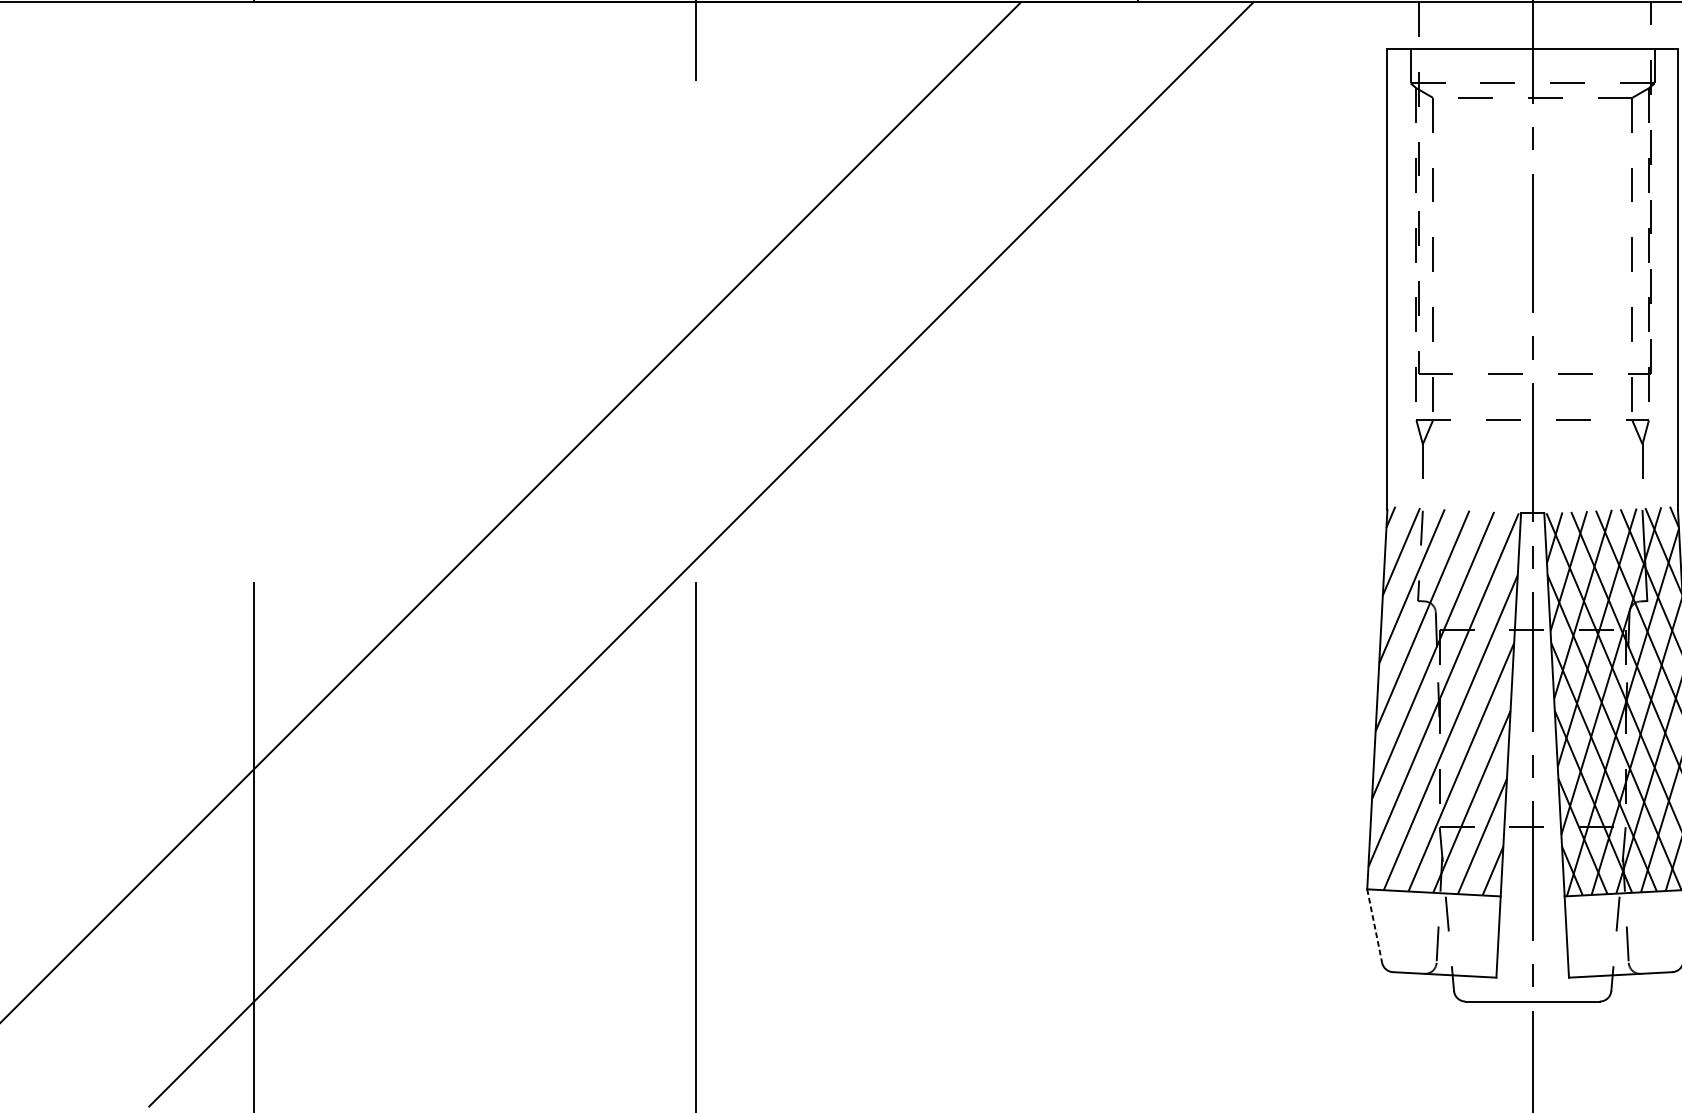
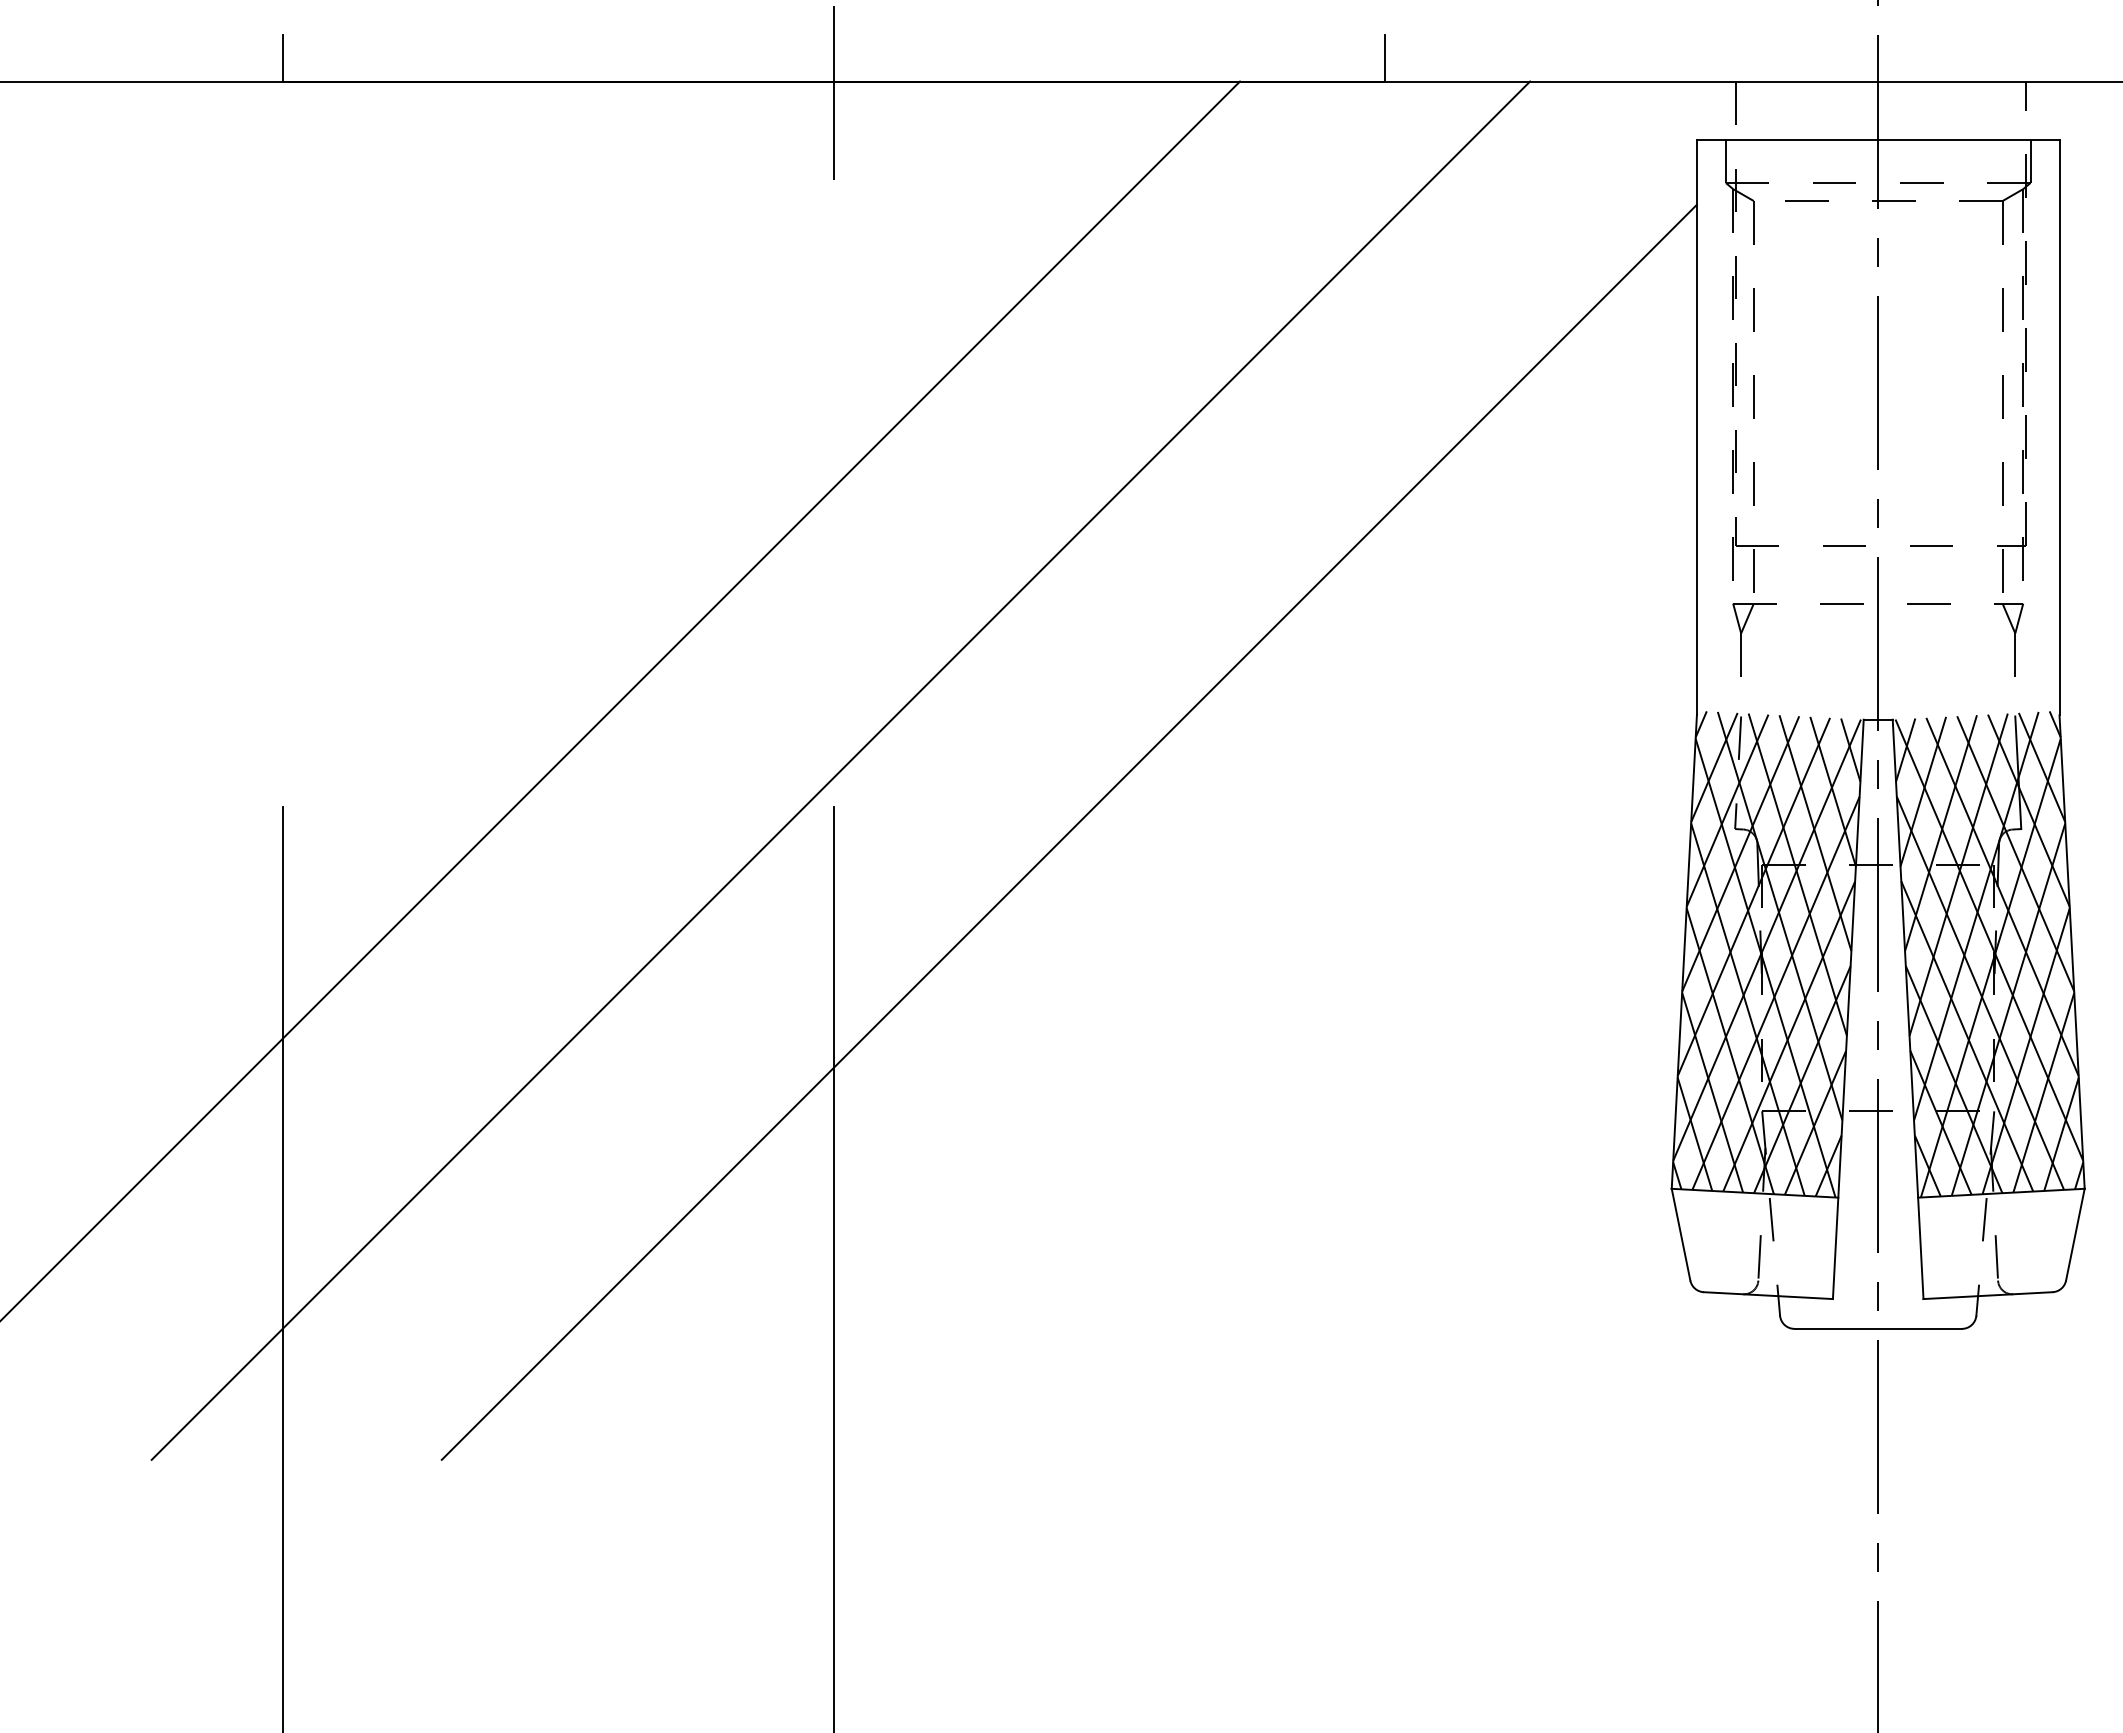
line: (883, 603) -> (1068, 831), added
hatch: (1443, 701) -> (1766, 954), added
line: (1375, 925) -> (1681, 1234), dashed -> solid

